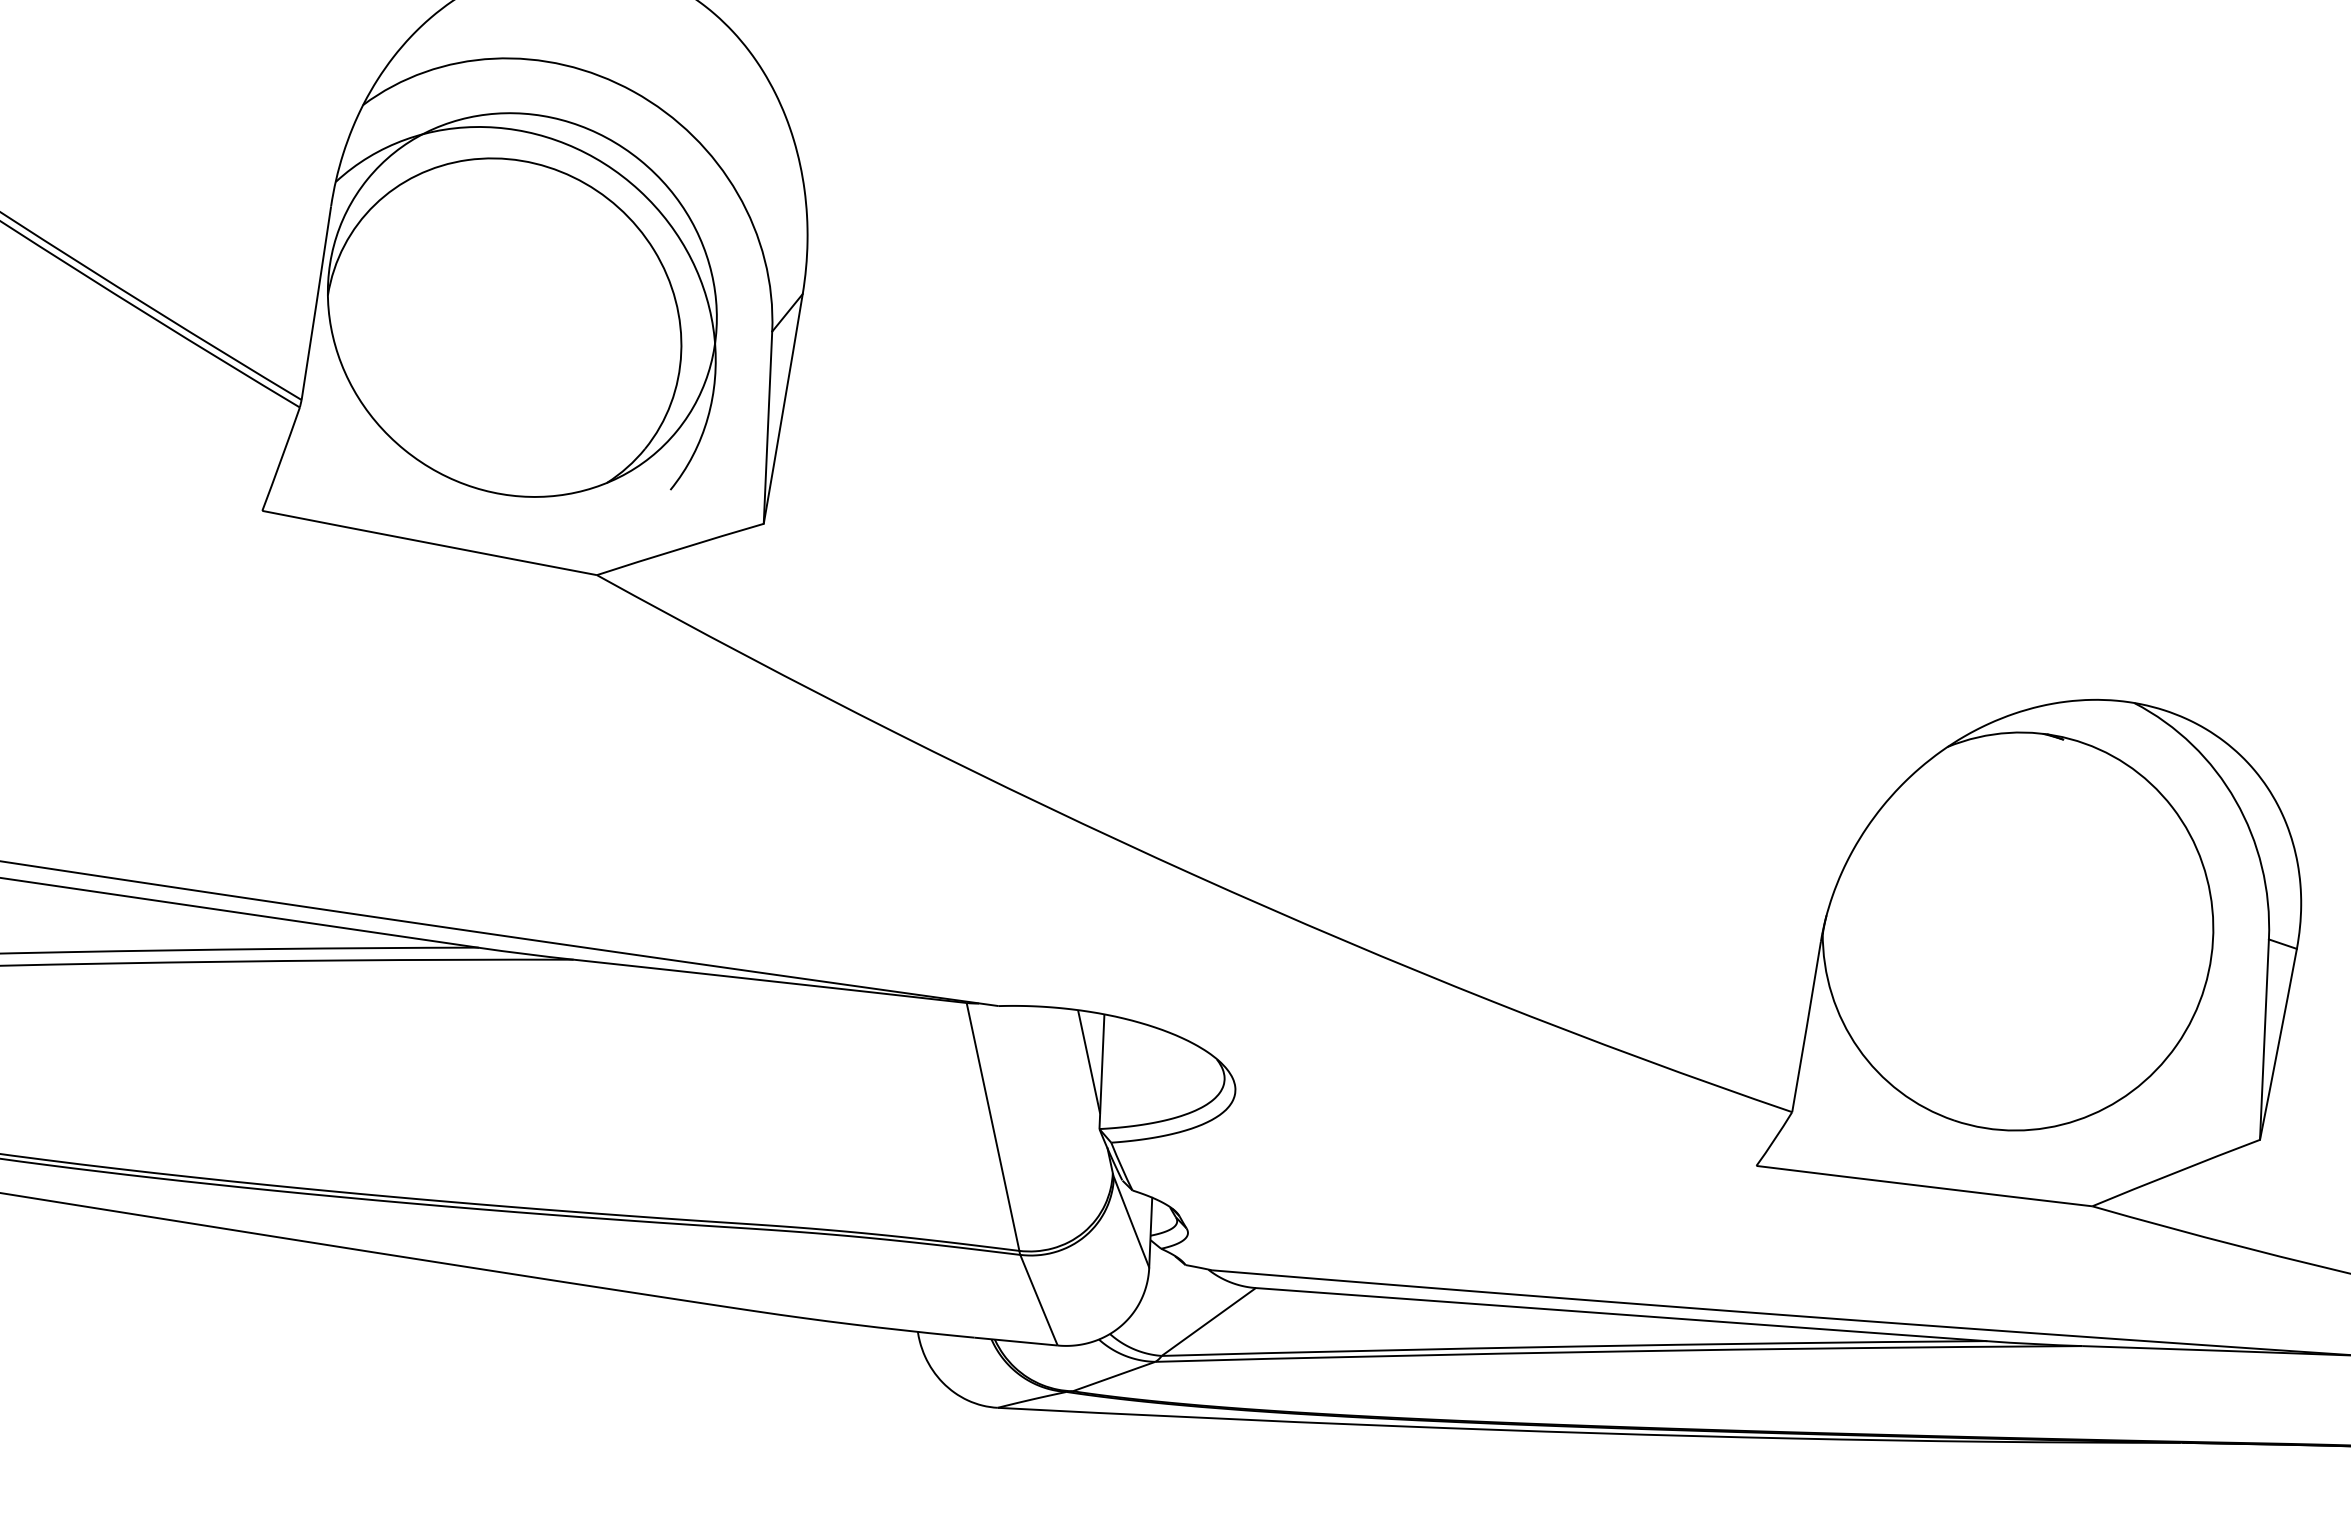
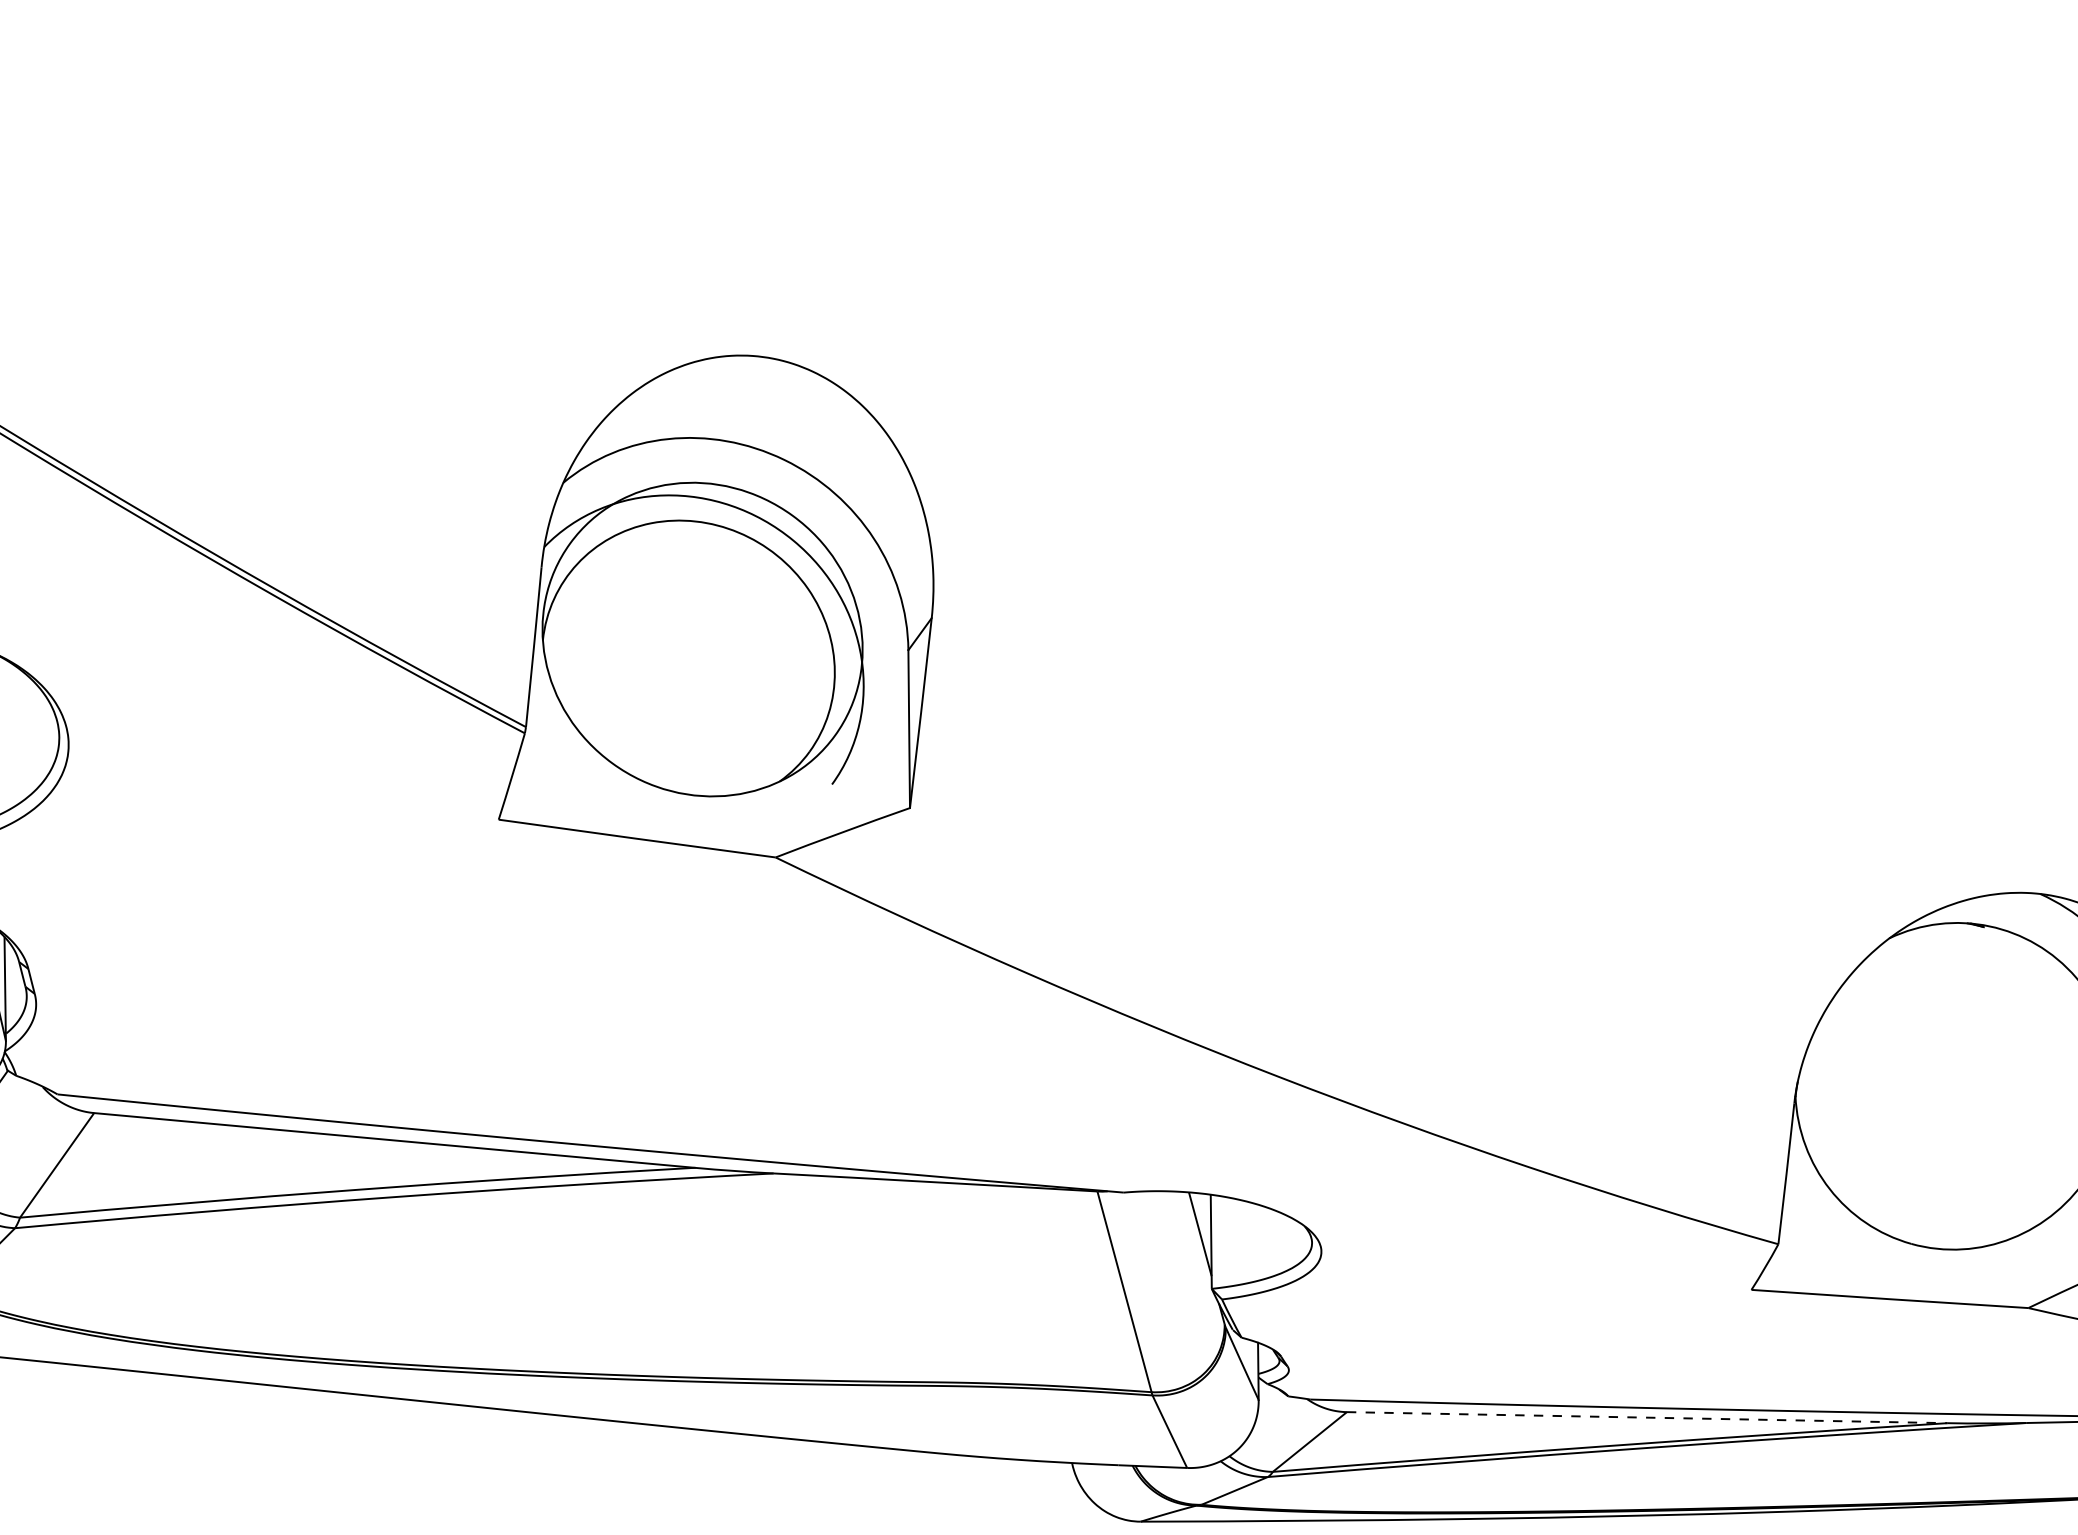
line: (1621, 1314) -> (1647, 1417), solid -> dashed

